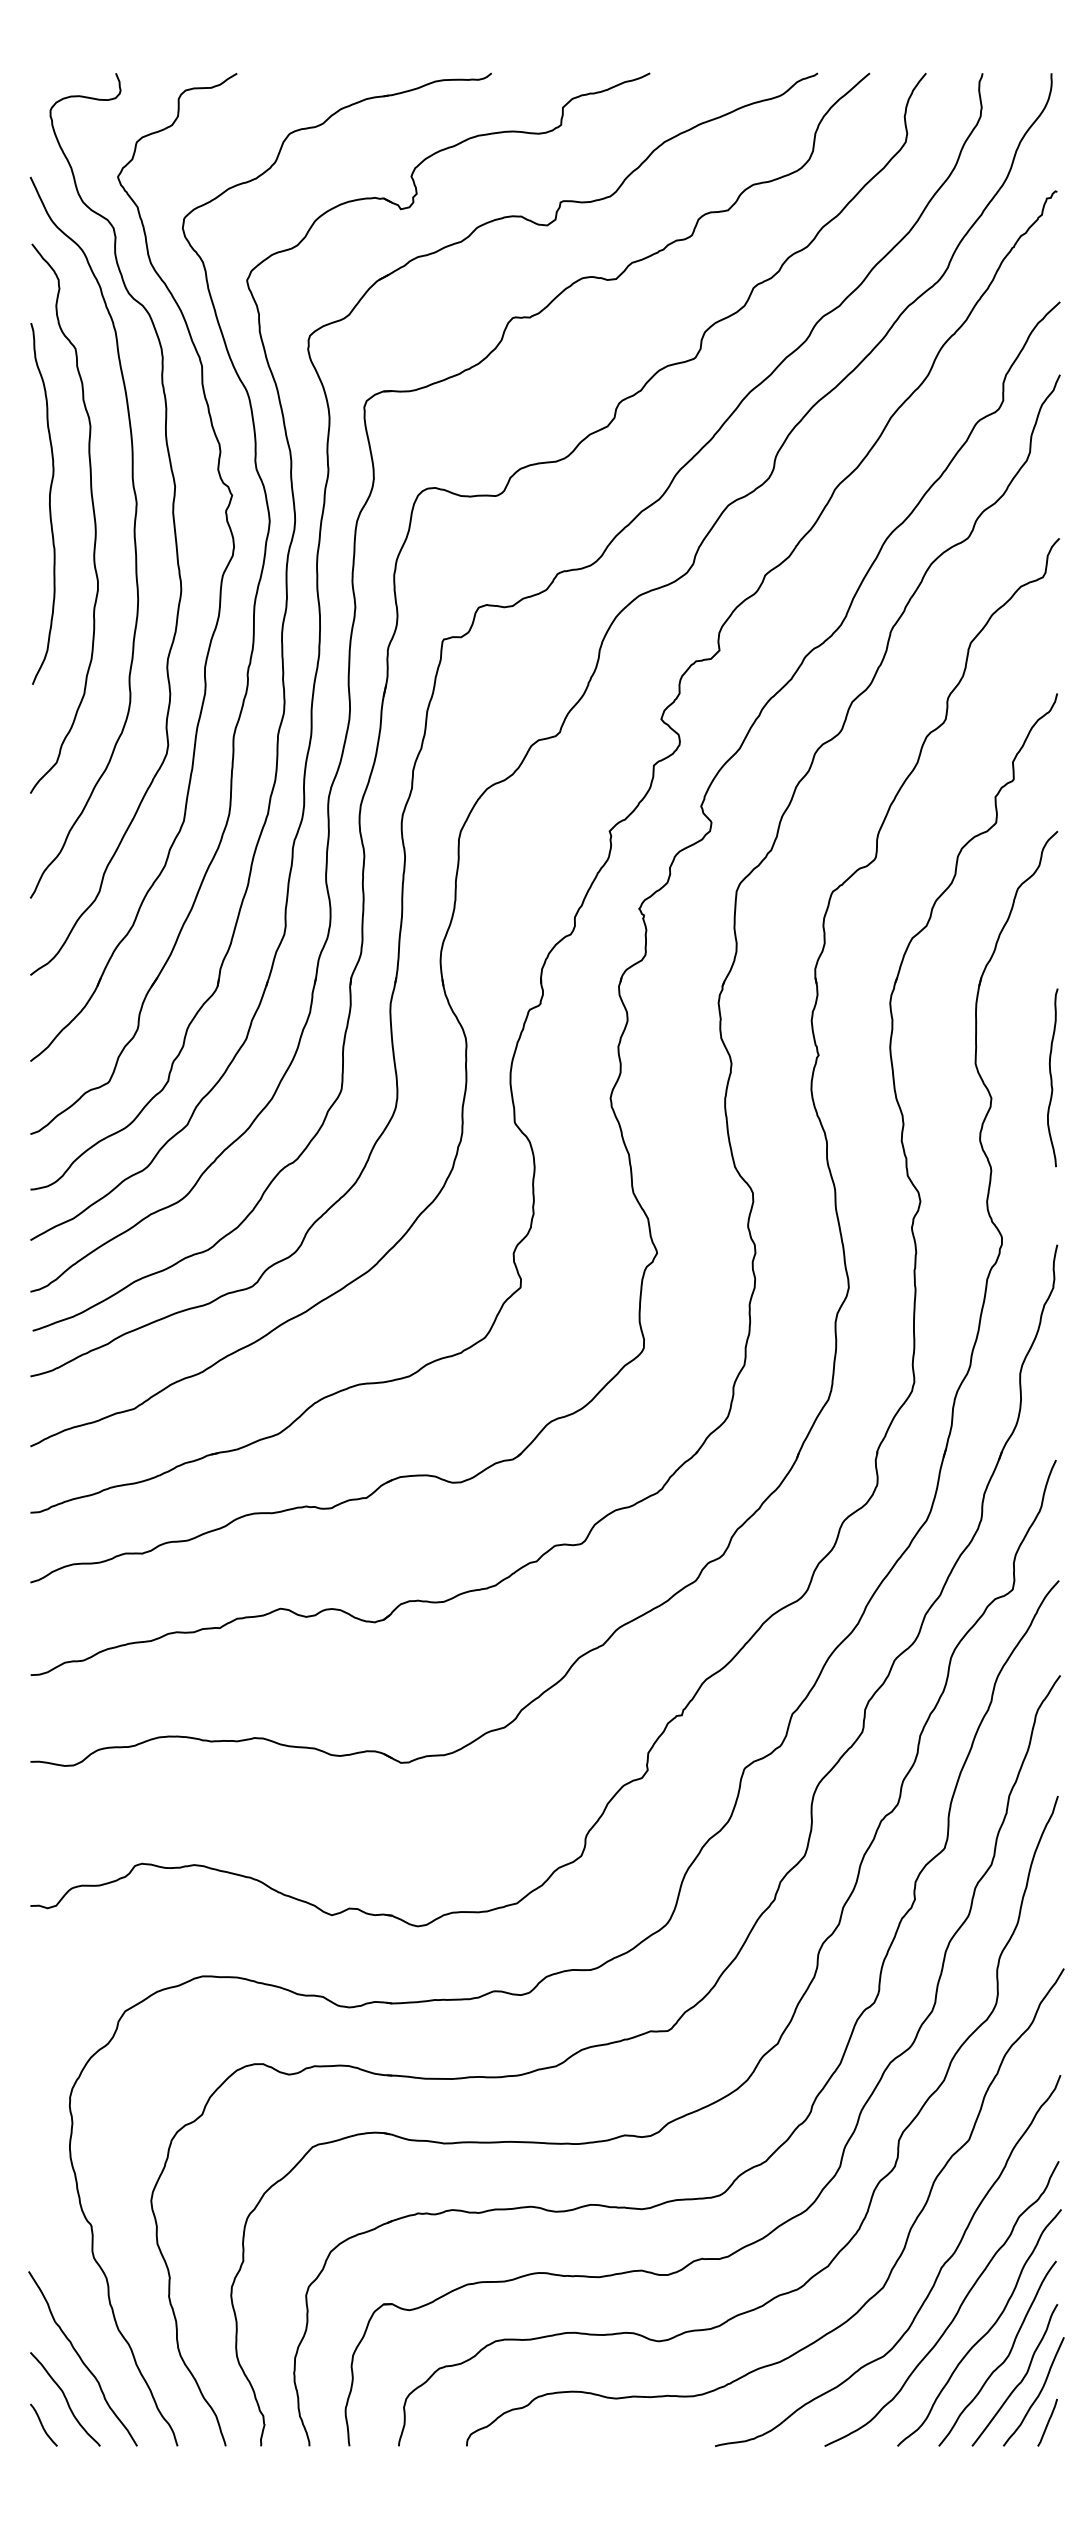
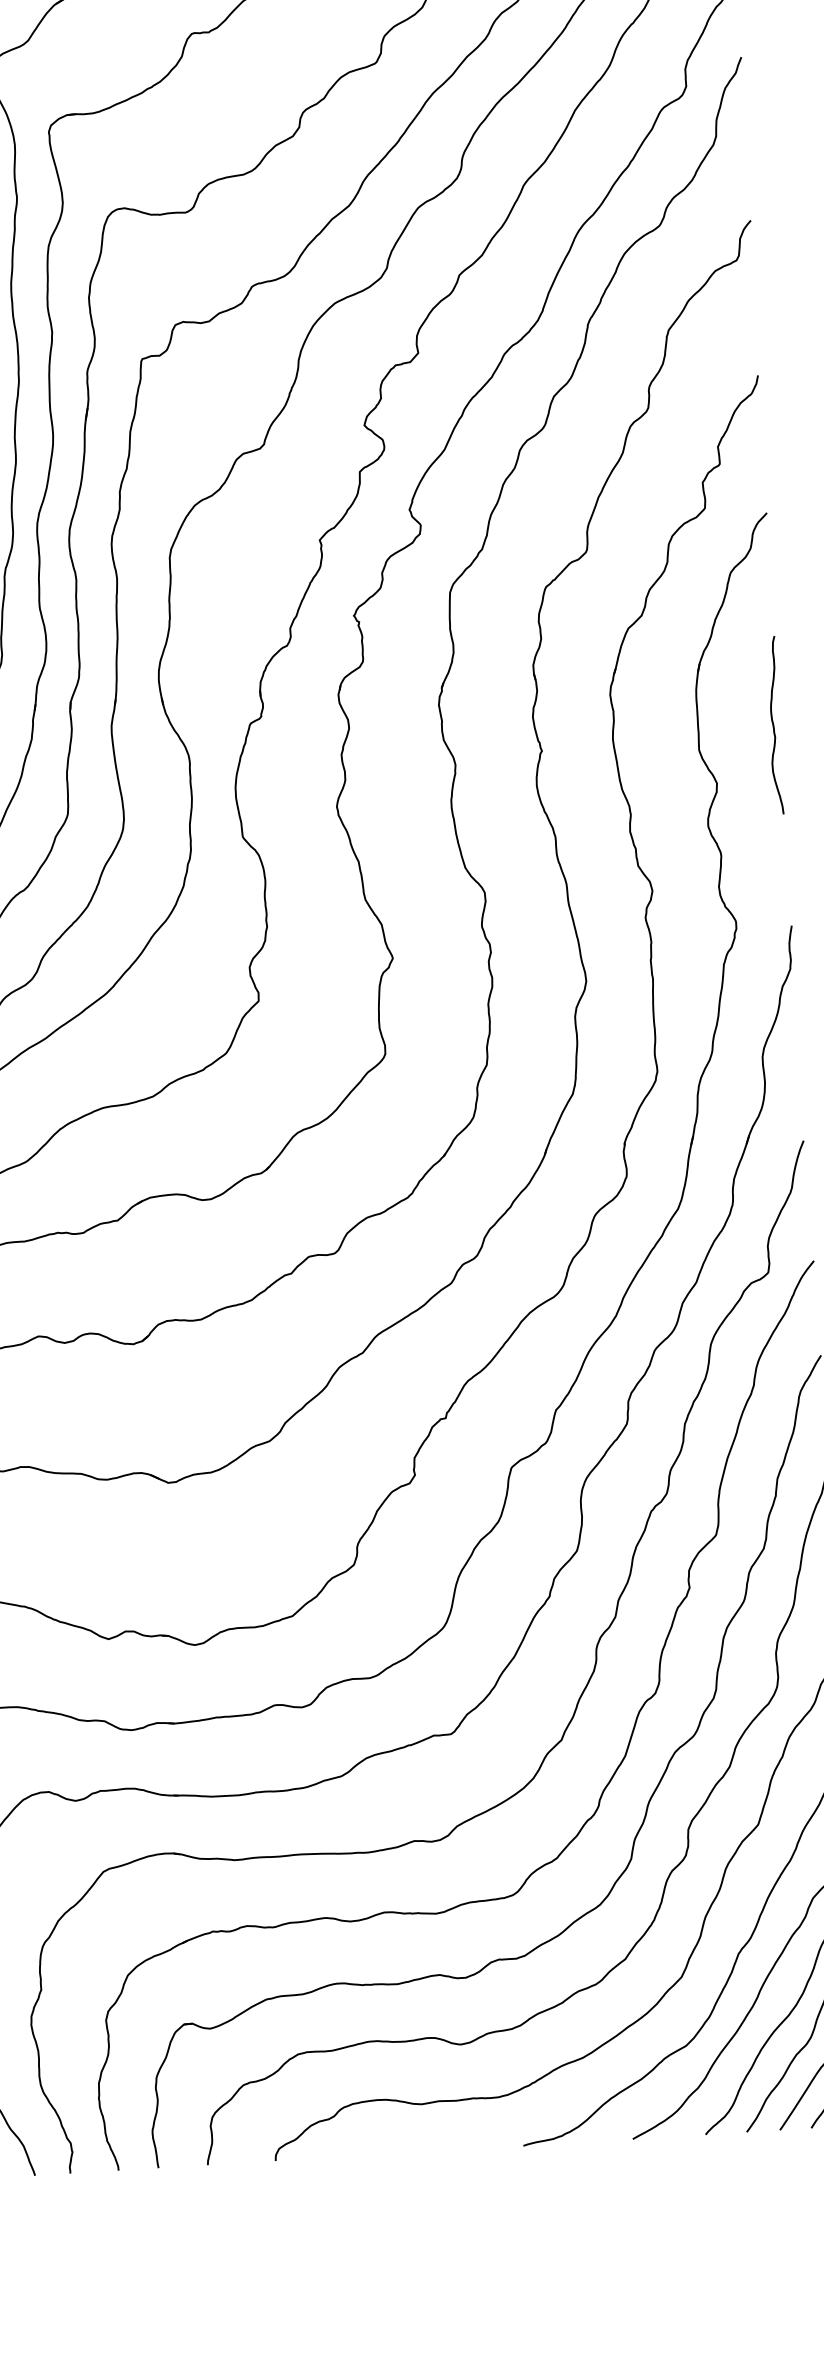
curve: (1052, 1077) -> (774, 725), moved

